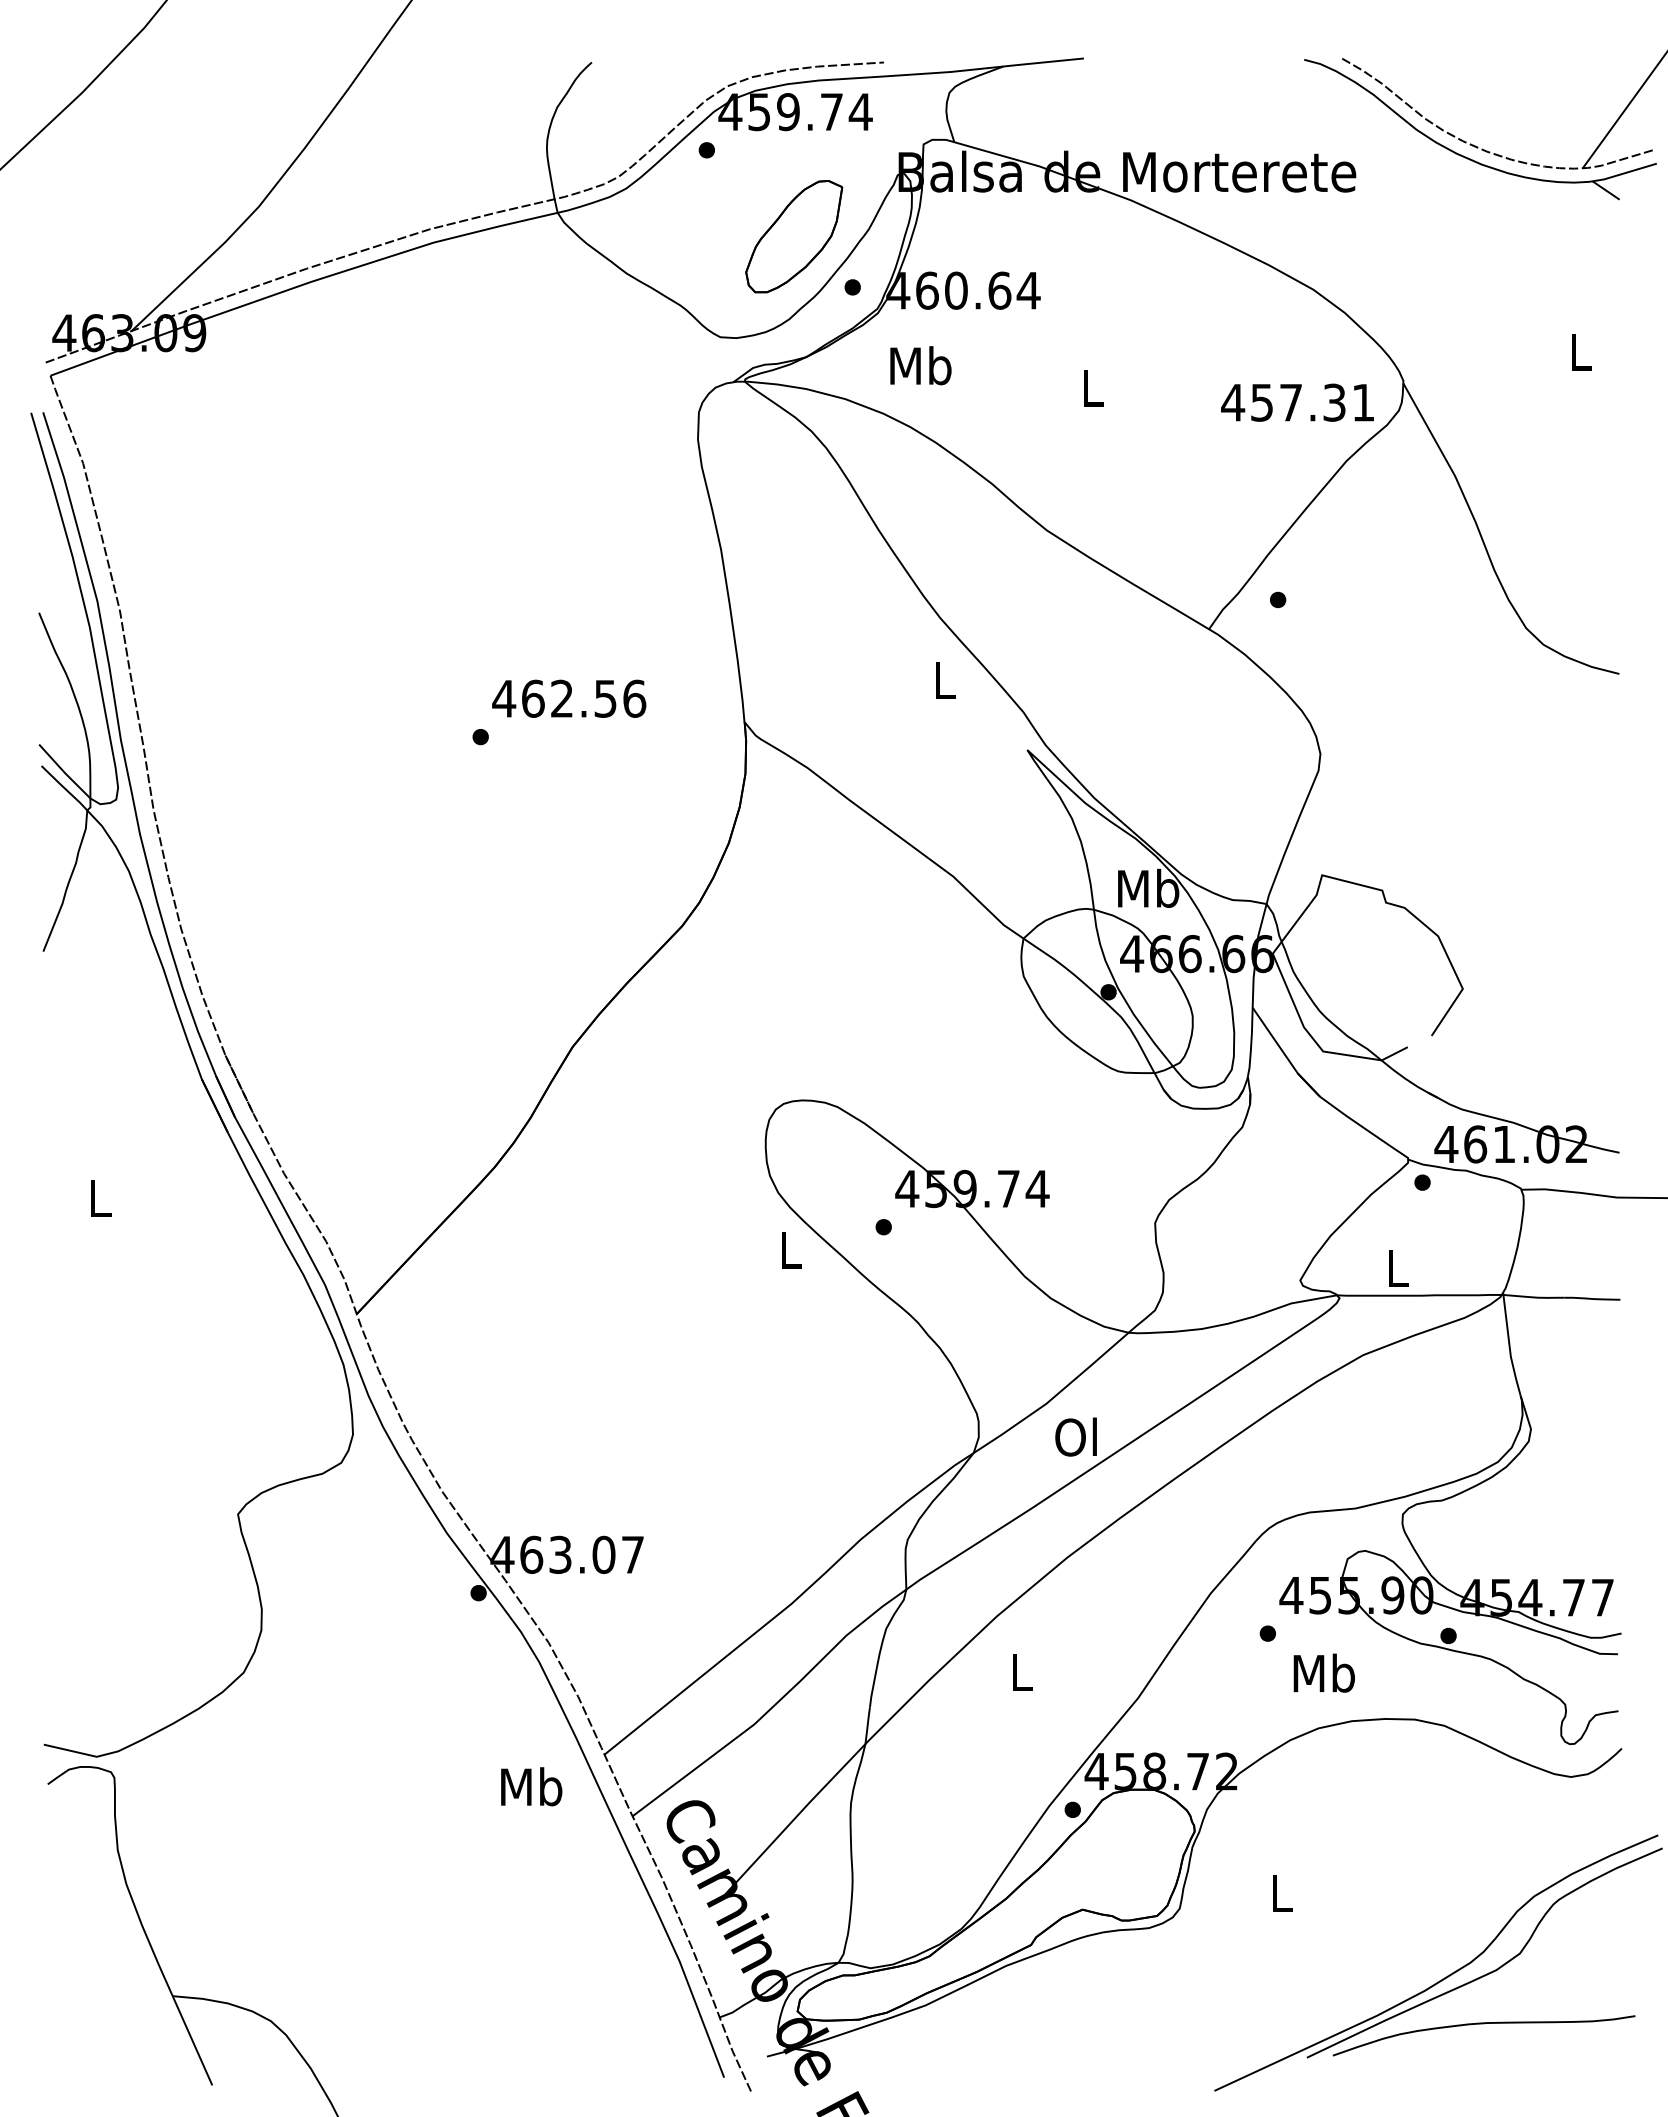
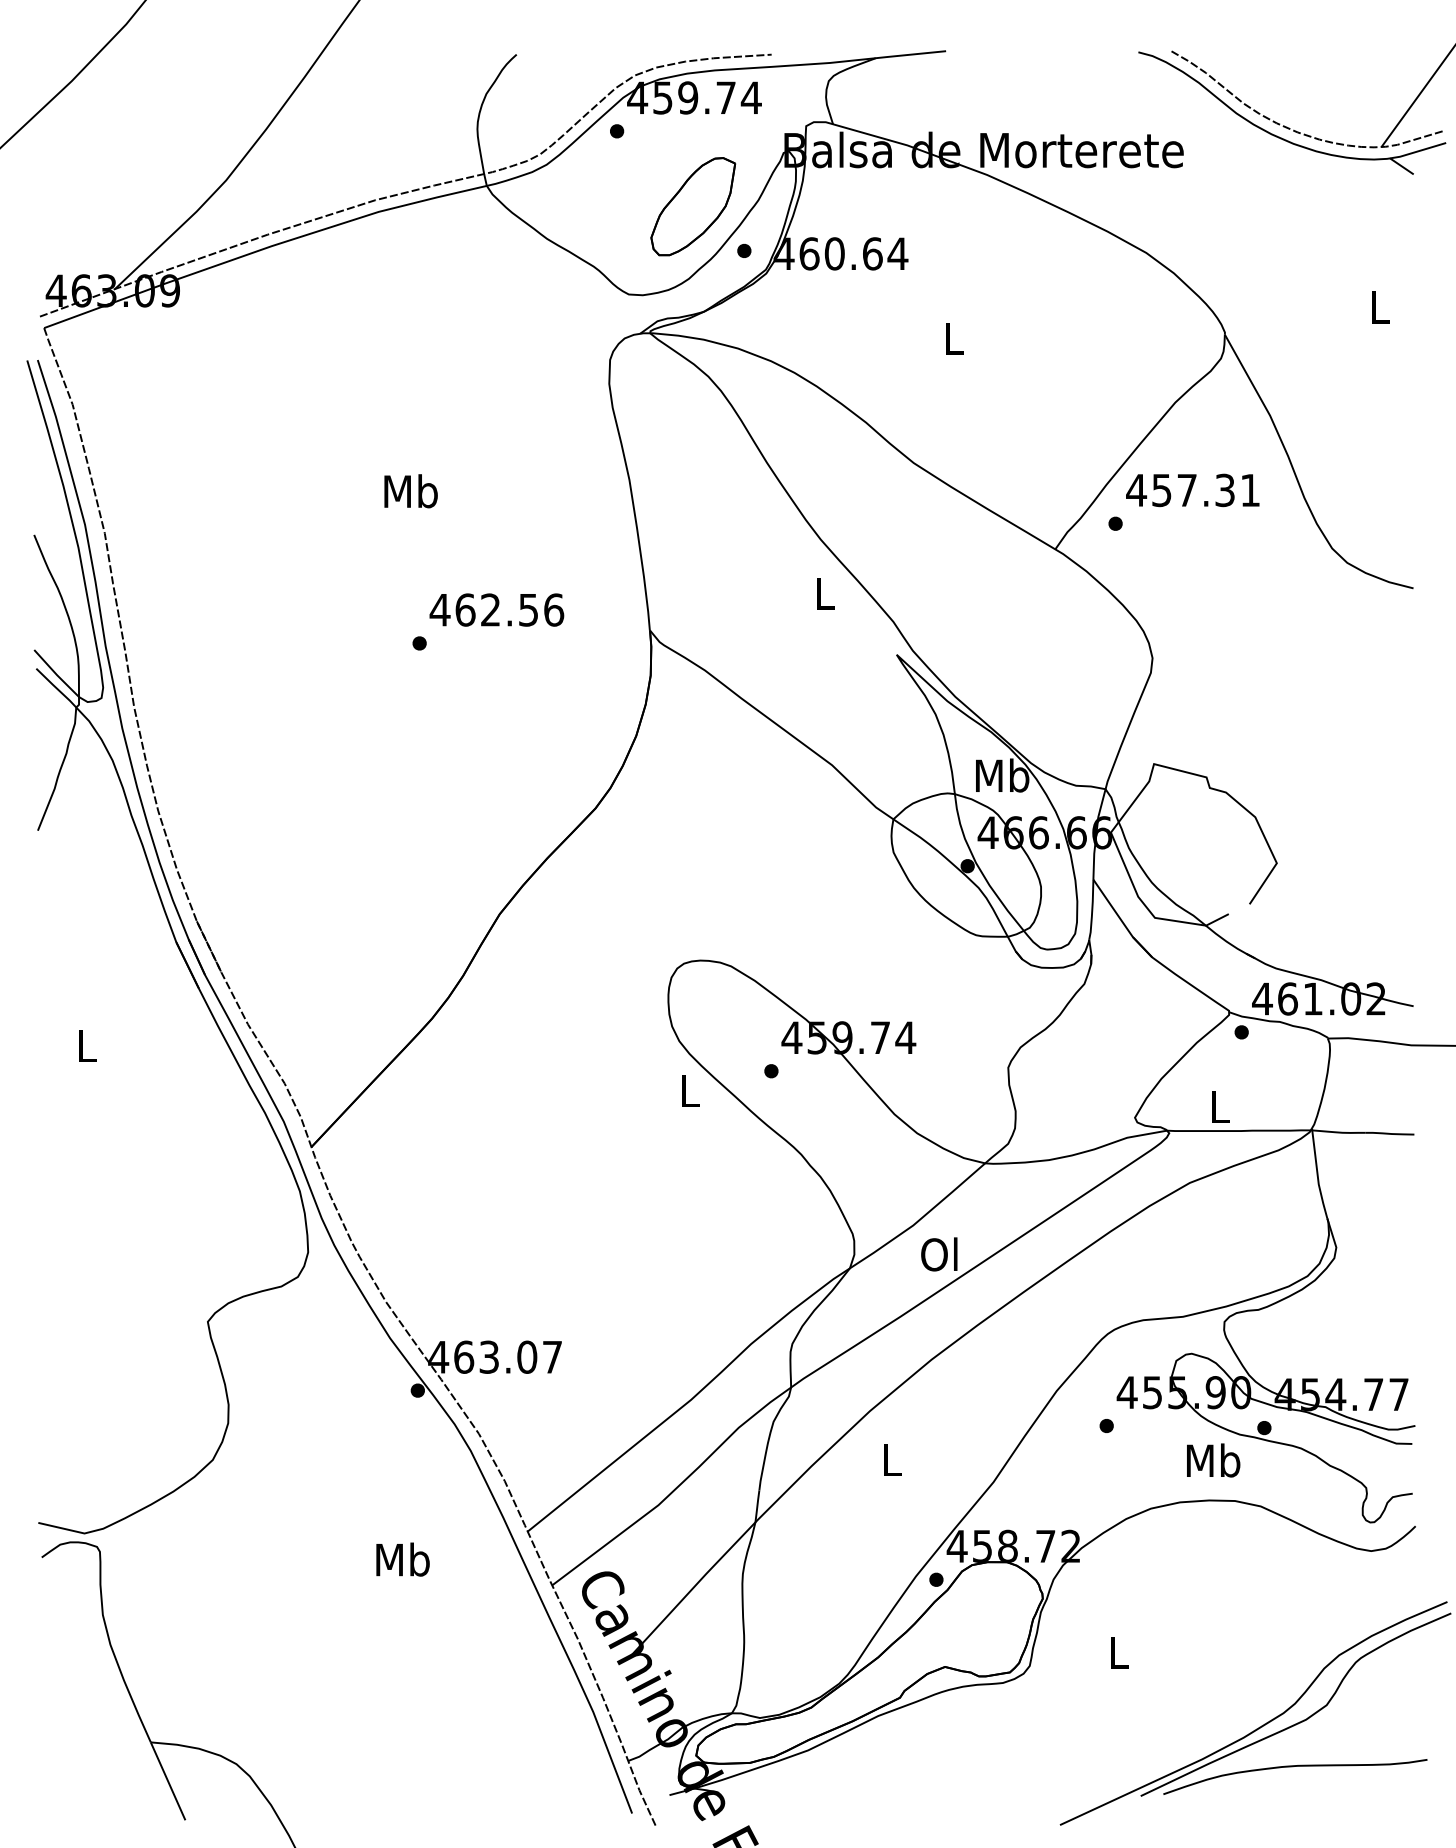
text: (920, 365) -> (410, 491), moved
text: (1297, 402) -> (1192, 490), moved
text: (1323, 1672) -> (1212, 1459), moved
text: (531, 1786) -> (402, 1559), moved

